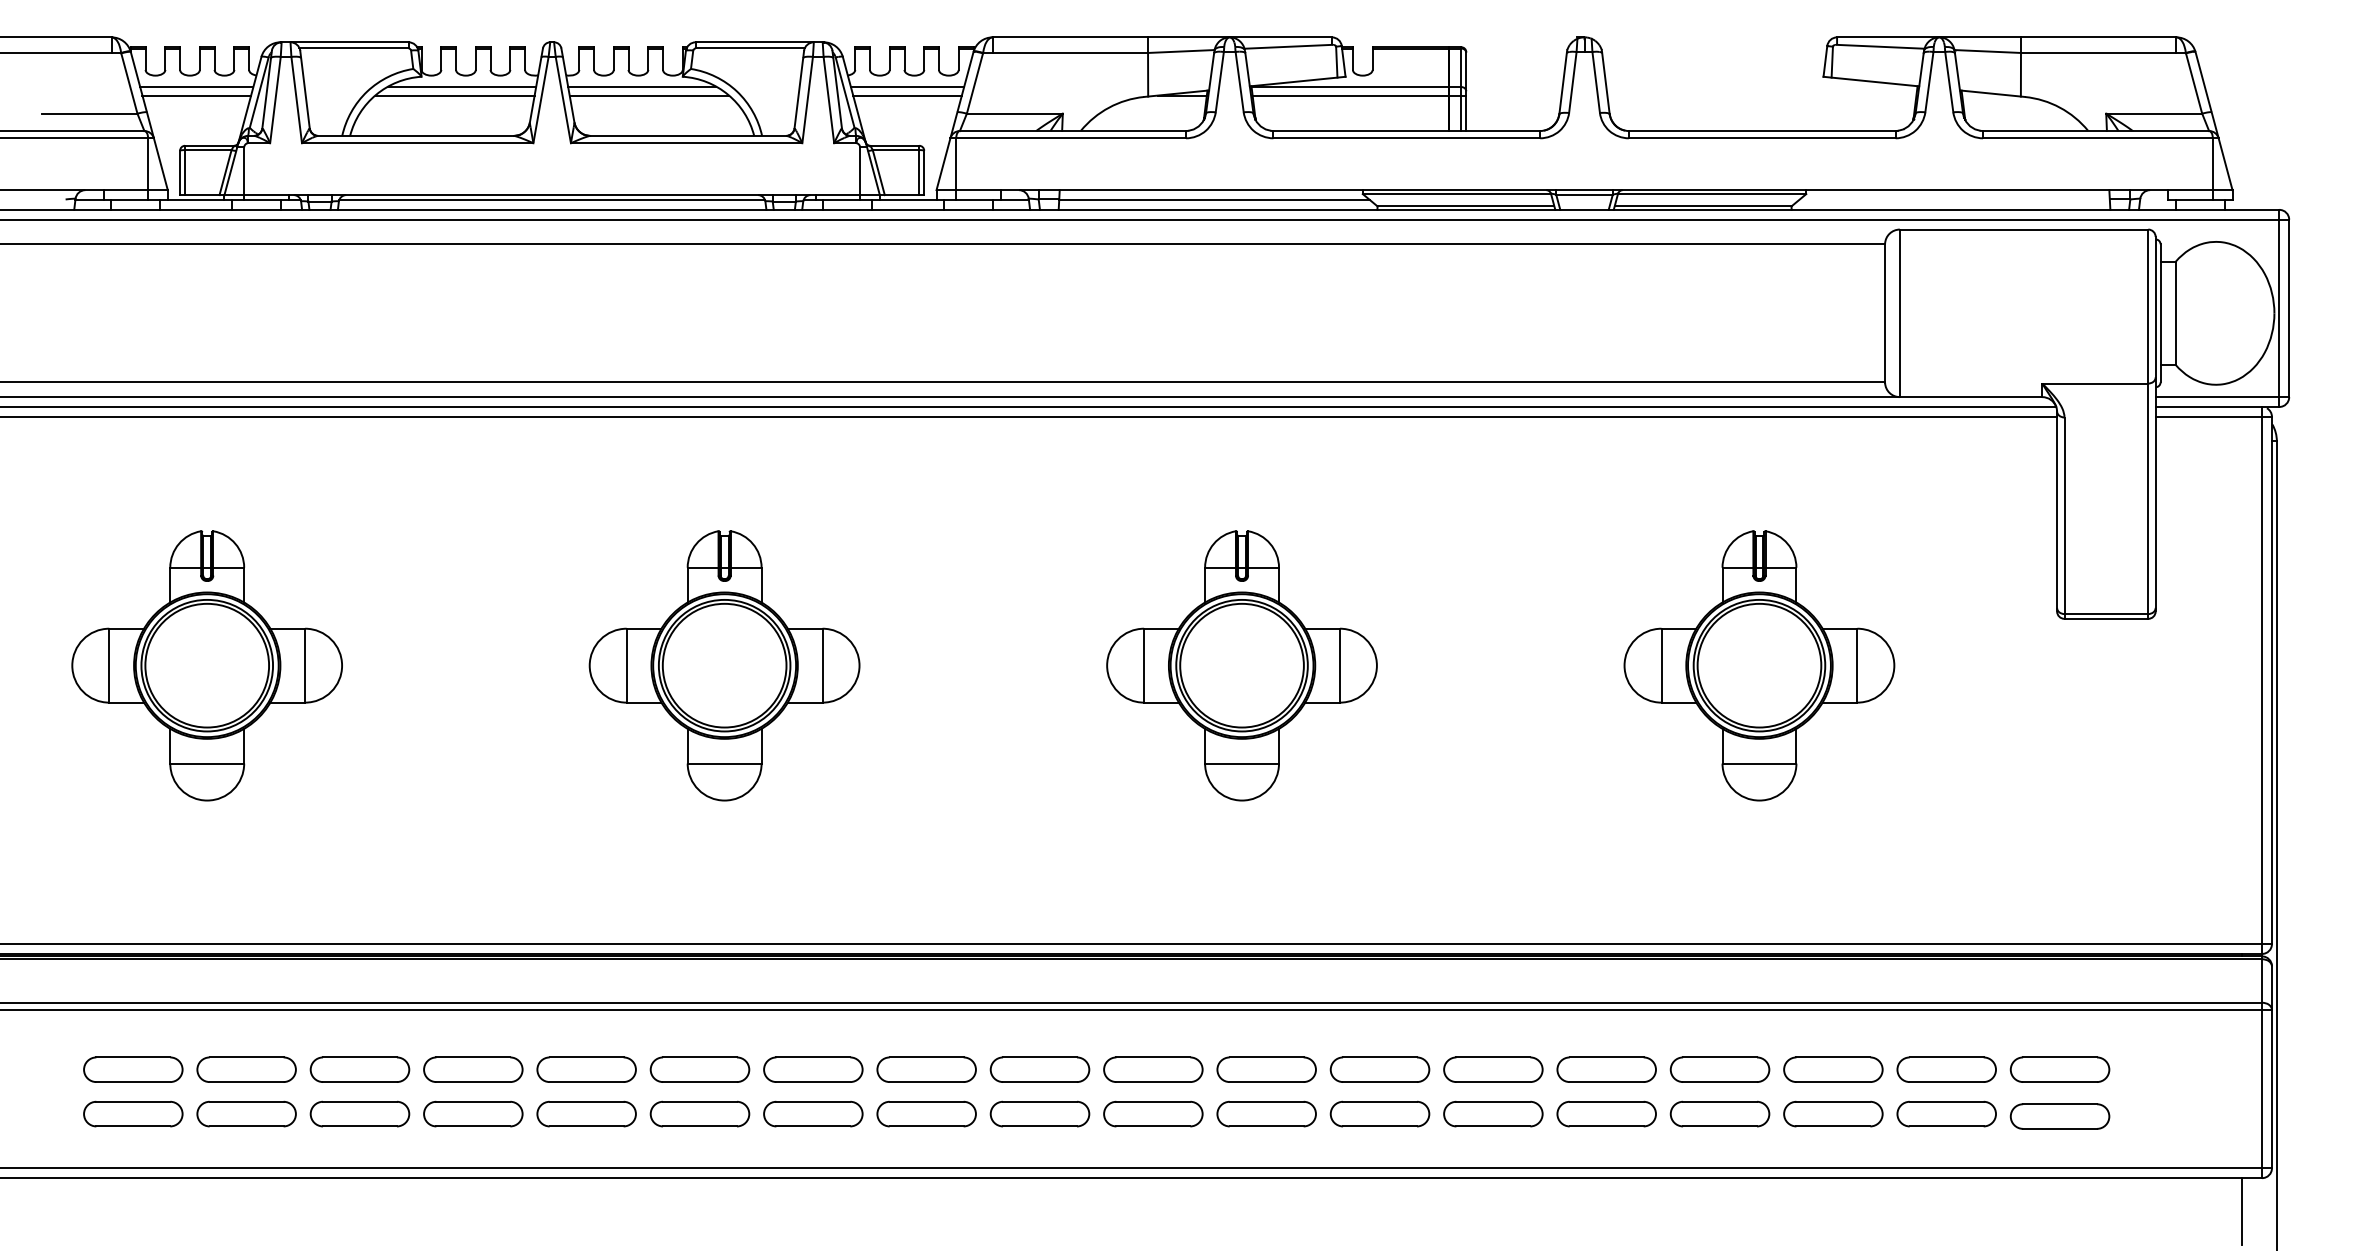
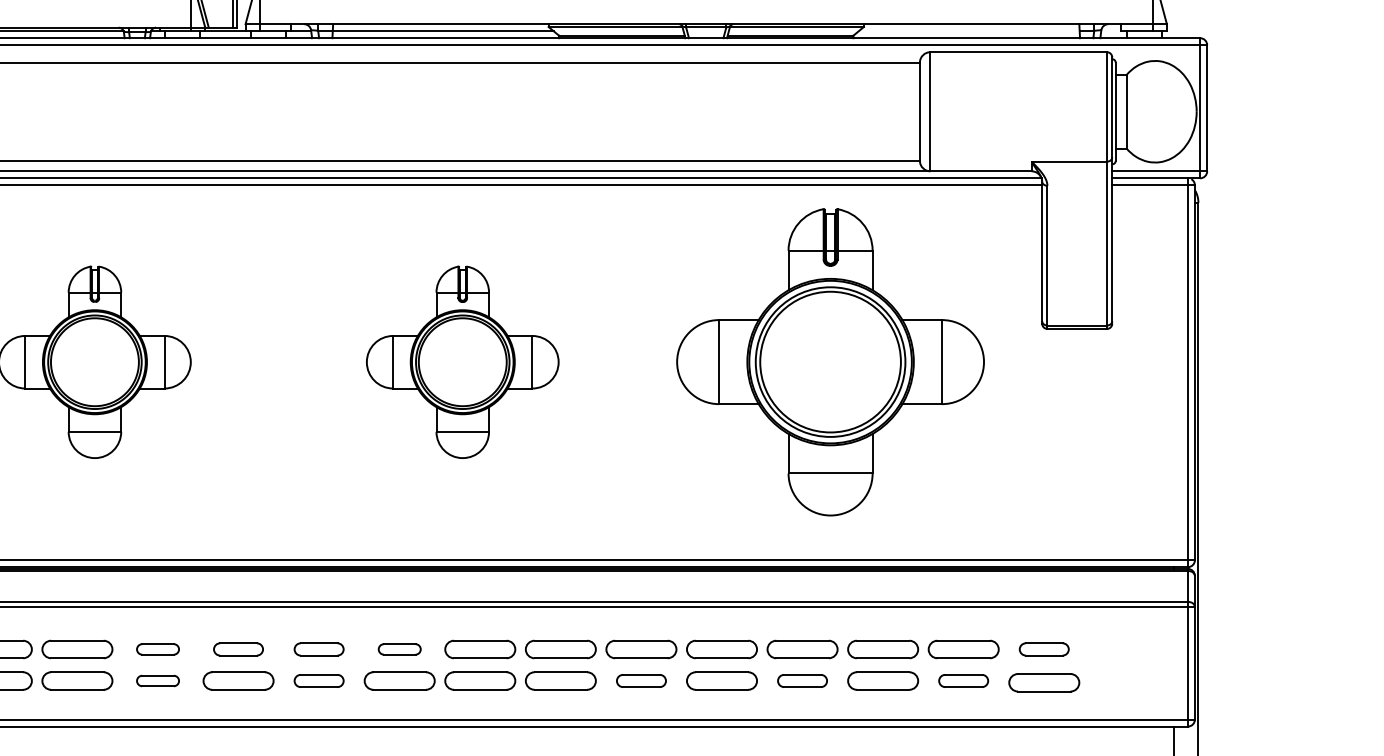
part: (1759, 665) -> (830, 362), size x1.6
part: (813, 1069) -> (158, 649), size x0.6
part: (926, 1069) -> (238, 649), size x0.7
part: (1039, 1069) -> (318, 649), size x0.7
part: (1153, 1069) -> (399, 649), size x0.6
part: (2059, 1069) -> (1043, 649), size x0.7
part: (813, 1113) -> (158, 680), size x0.6
part: (1039, 1113) -> (318, 680), size x0.7
part: (1493, 1113) -> (641, 680), size x0.7
part: (1719, 1113) -> (802, 680), size x0.7
part: (1946, 1113) -> (963, 680), size x0.7

